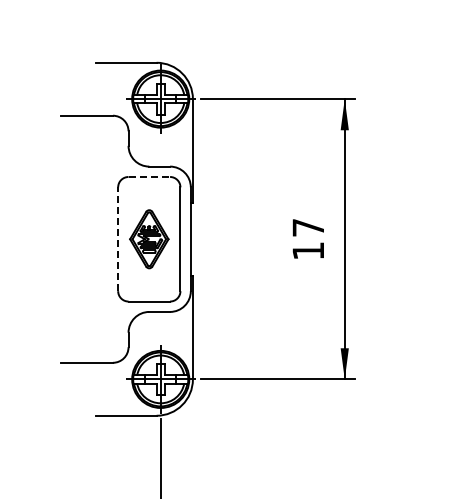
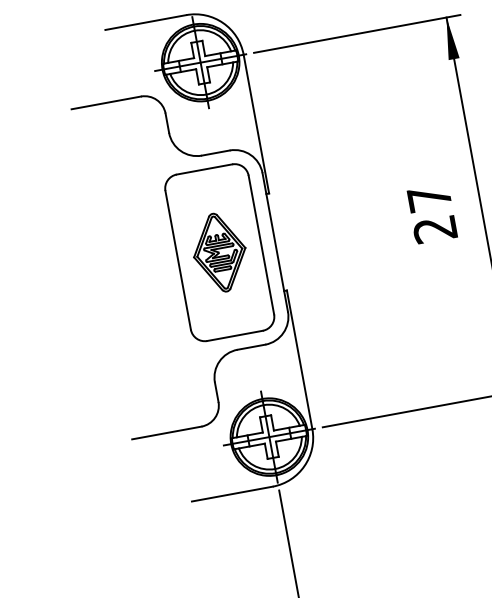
line: (149, 176) -> (204, 168), dashed -> solid
line: (118, 239) -> (178, 260), dashed -> solid
text: (307, 250) -> (433, 228), 17 -> 27

